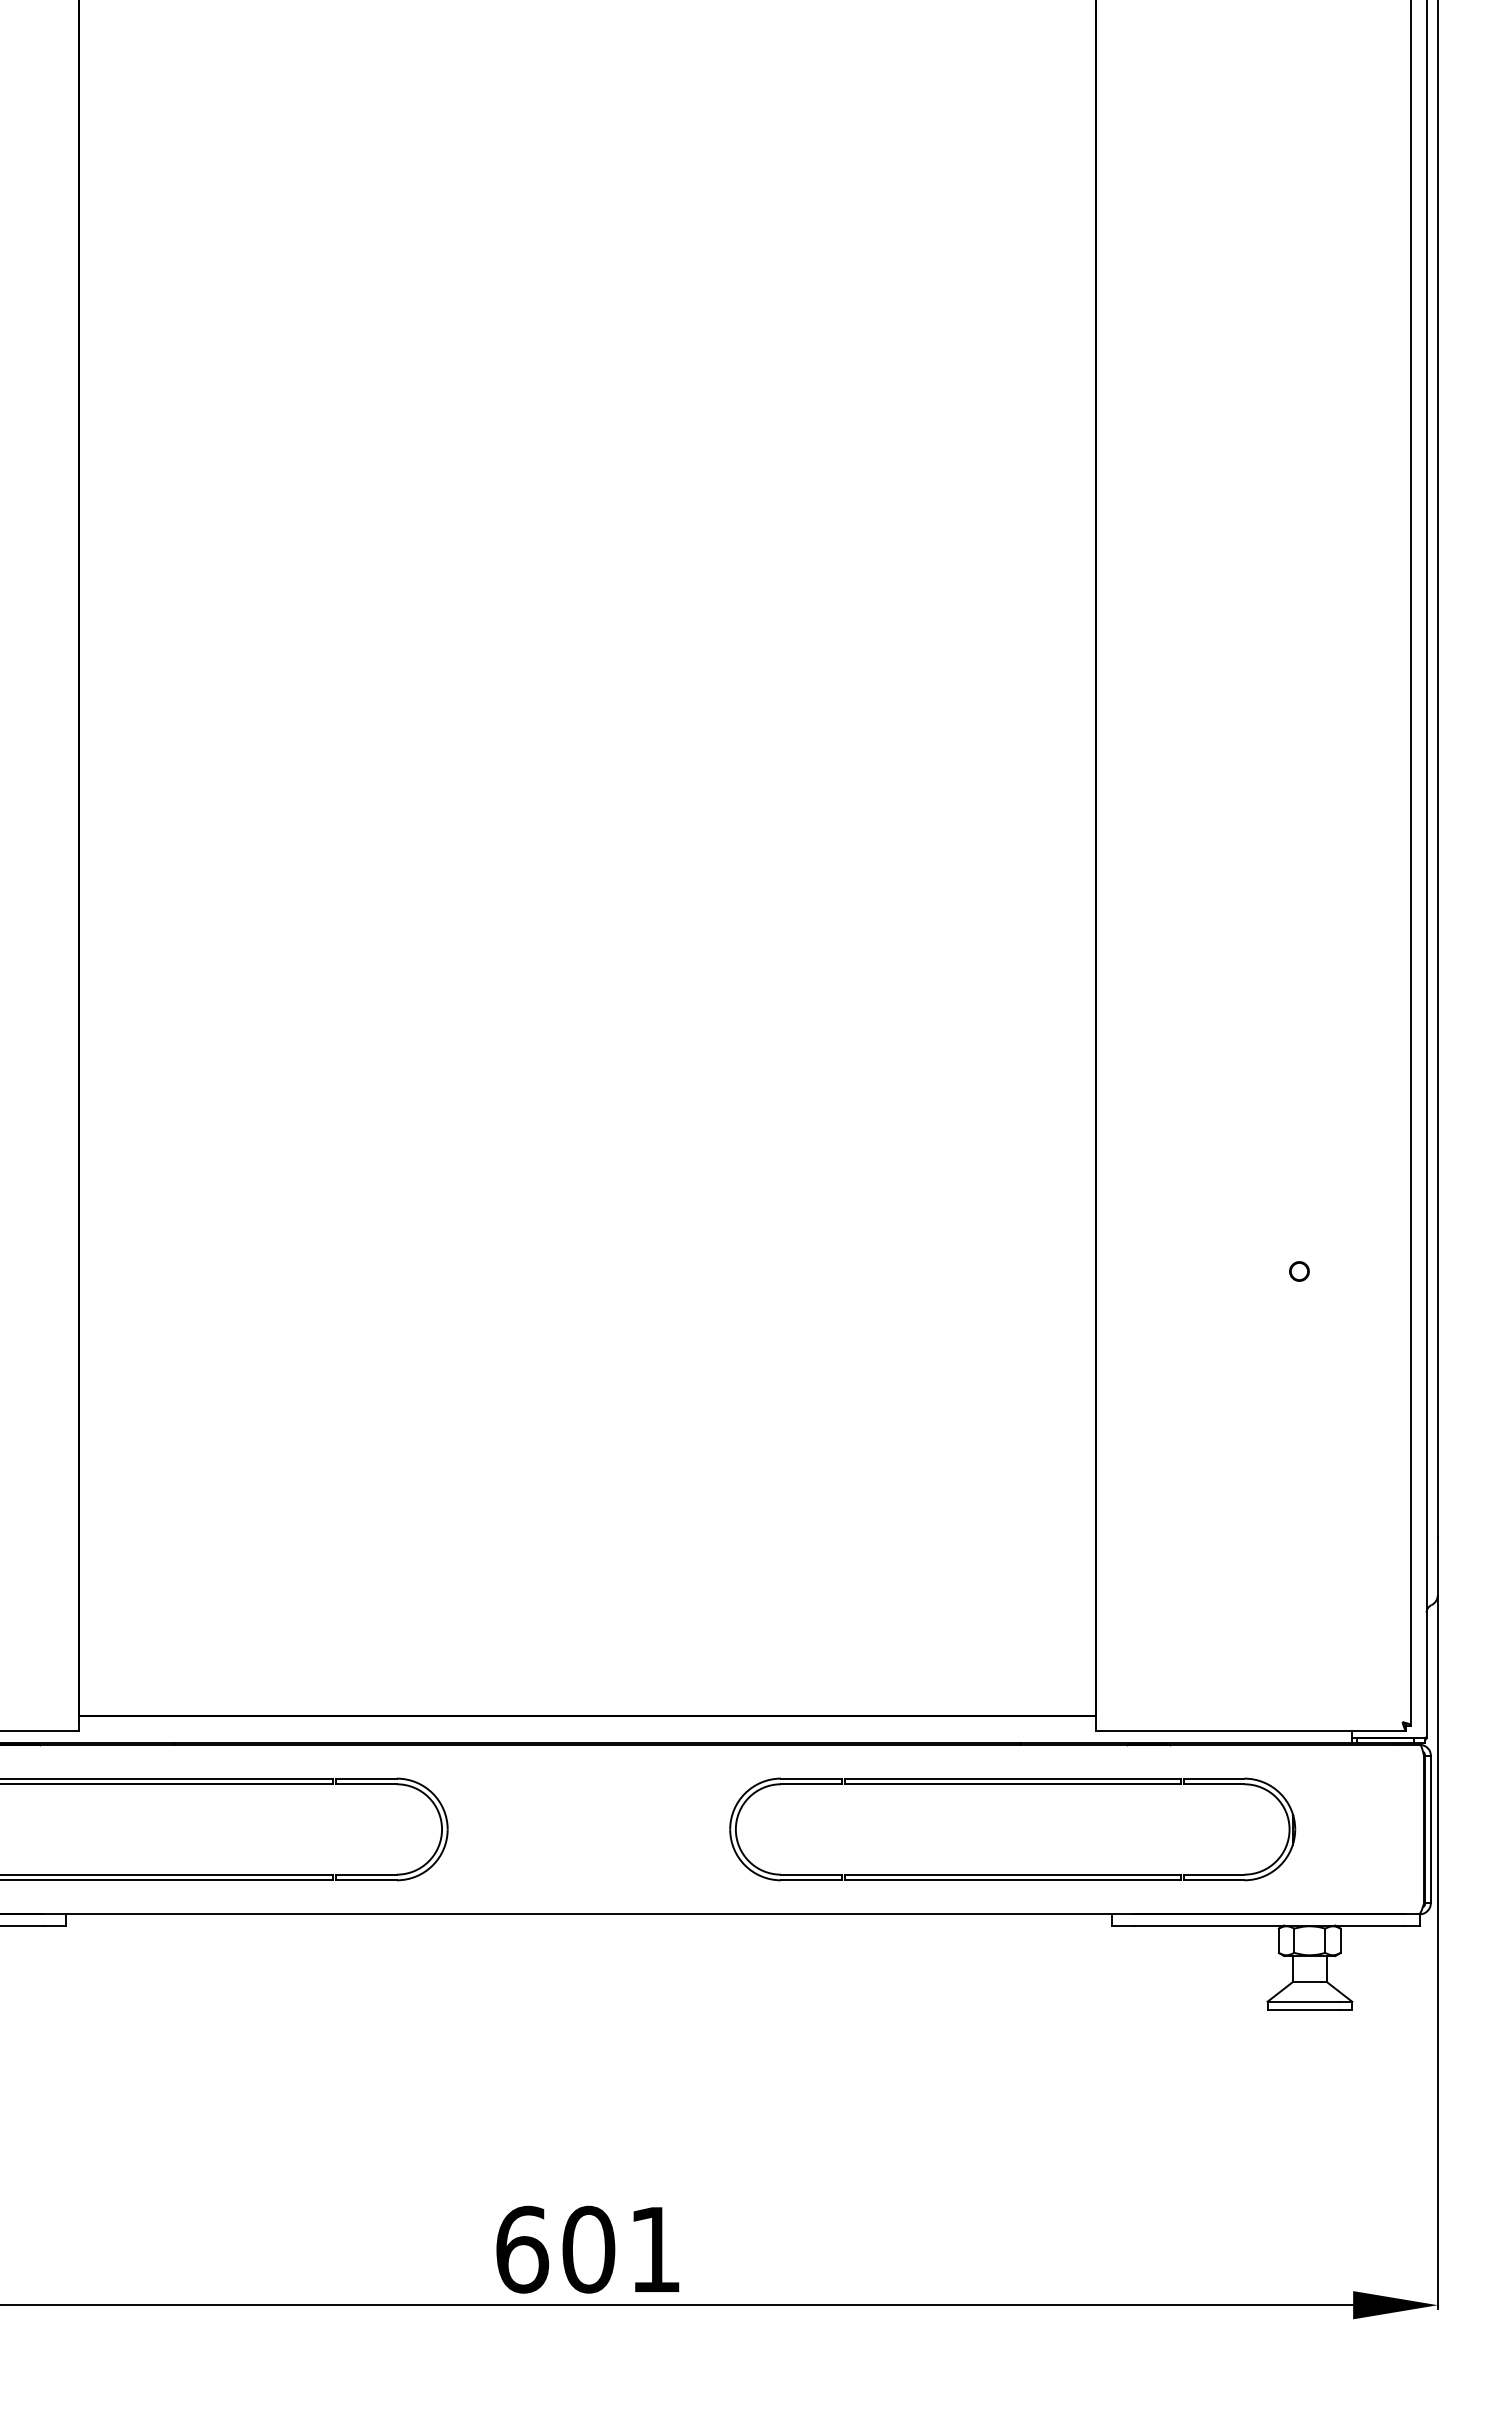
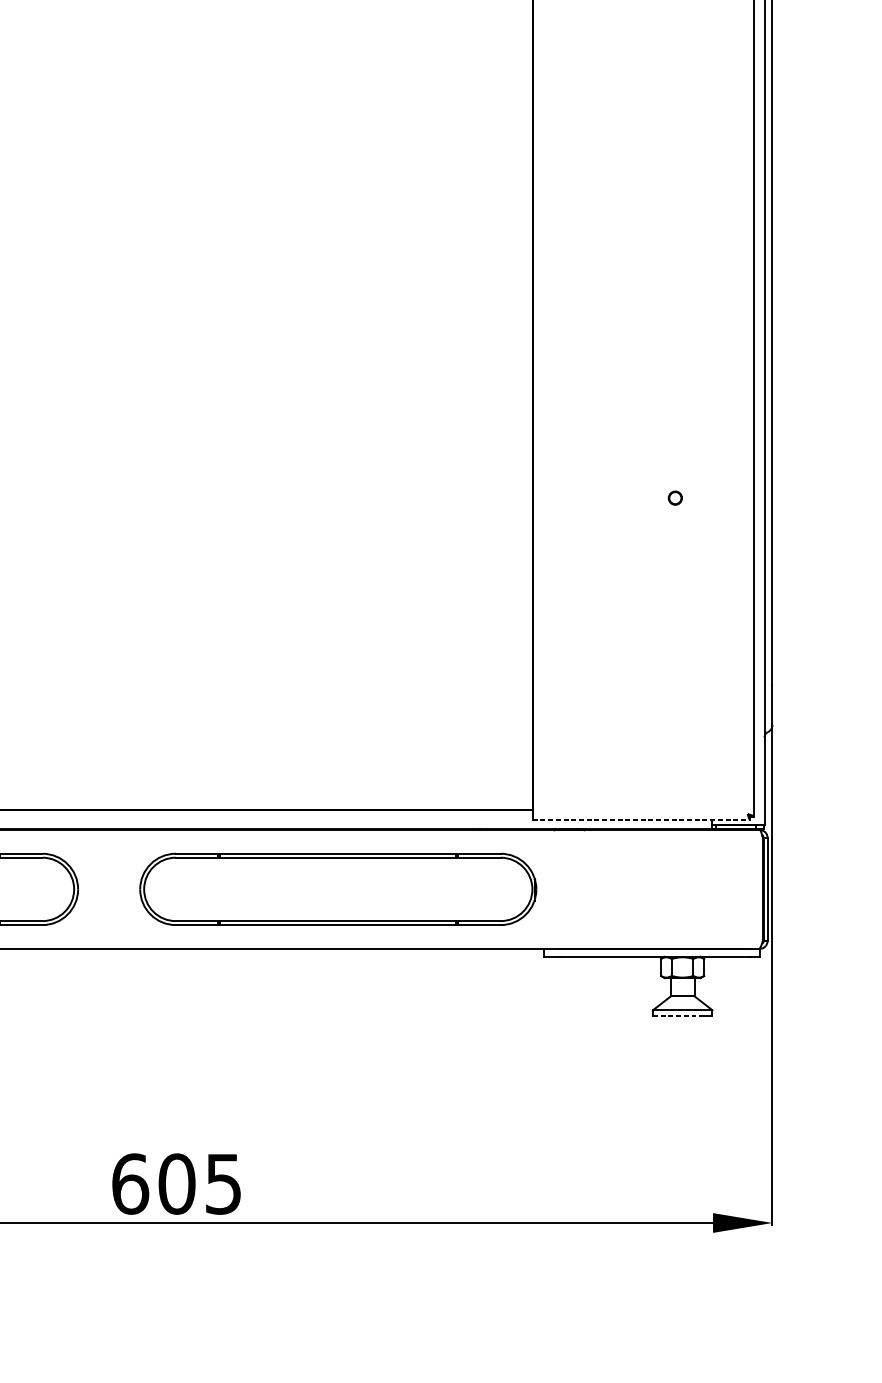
line: (1251, 1730) -> (641, 820), solid -> dashed
part: (1012, 1784) -> (338, 857), moved
line: (1304, 2010) -> (678, 1016), solid -> dashed
text: (654, 2250) -> (223, 1184), 601 -> 605

